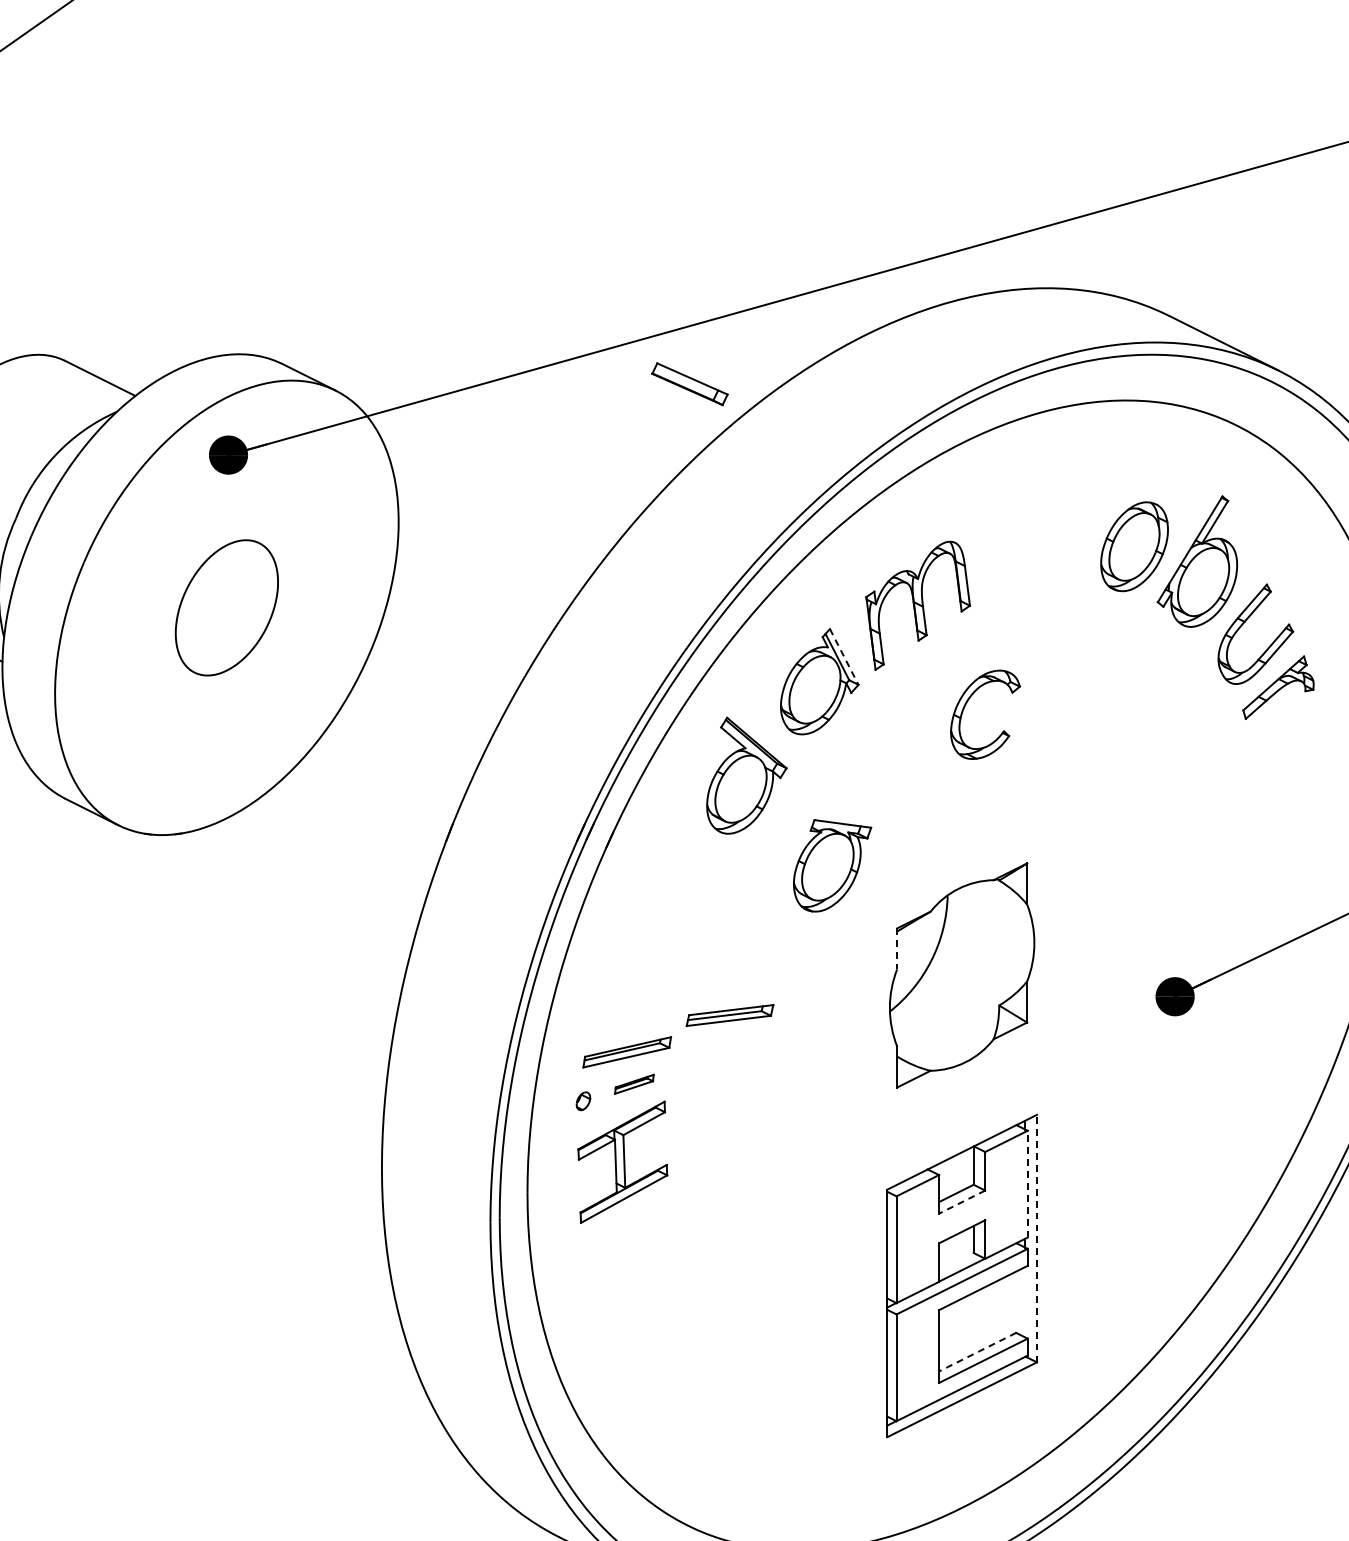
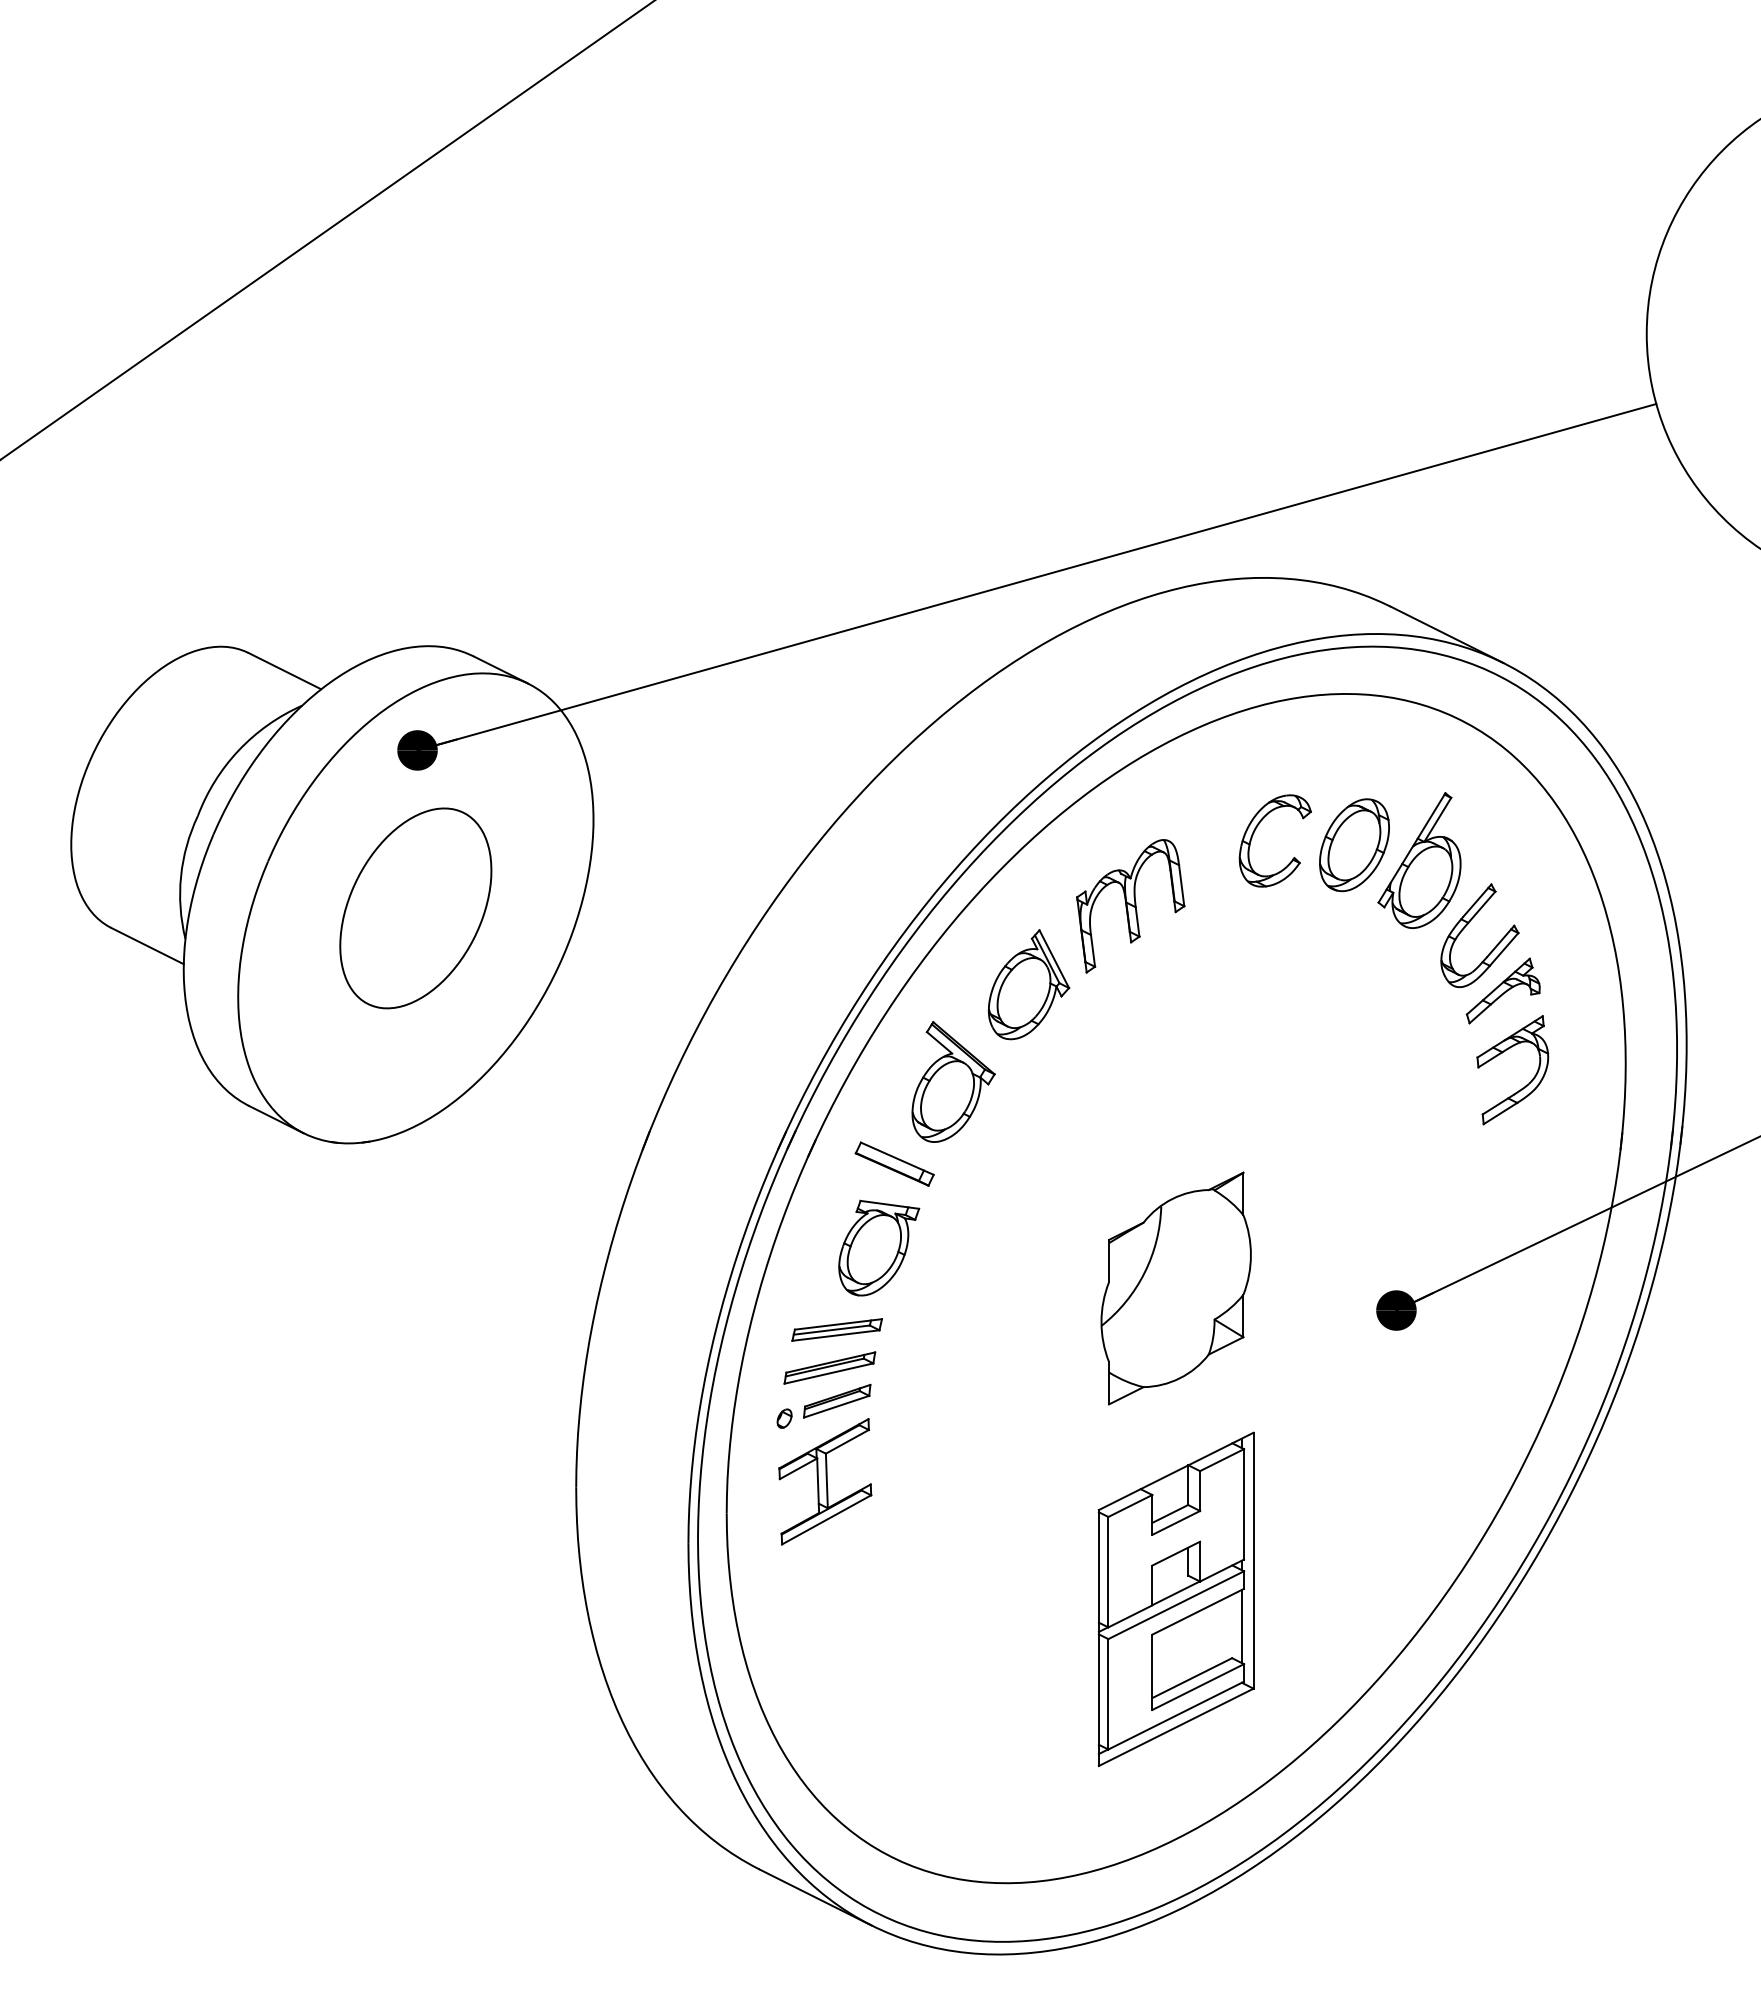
part: (689, 383) -> (894, 1163), moved
part: (226, 607) -> (415, 908), size x1.43
line: (844, 657) -> (1054, 959), dashed -> solid
part: (966, 705) -> (1255, 831), moved
part: (1277, 748) -> (1502, 1053), added
part: (832, 865) -> (879, 1247), moved
line: (897, 949) -> (1109, 1261), dashed -> solid
part: (729, 1015) -> (836, 1329), moved
part: (634, 1083) -> (837, 1400), size x1.67
line: (1028, 1183) -> (1244, 1503), dashed -> solid
line: (962, 1201) -> (1176, 1522), dashed -> solid
line: (1036, 1238) -> (1253, 1560), dashed -> solid
line: (1025, 1302) -> (1241, 1626), added
line: (977, 1352) -> (1192, 1678), dashed -> solid

